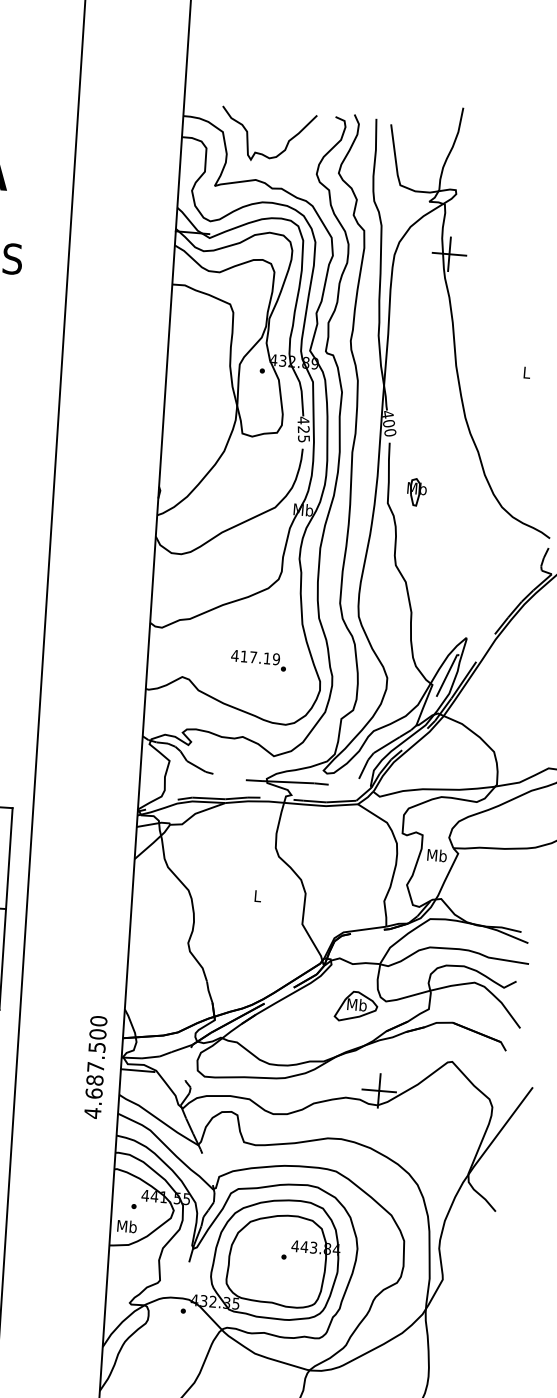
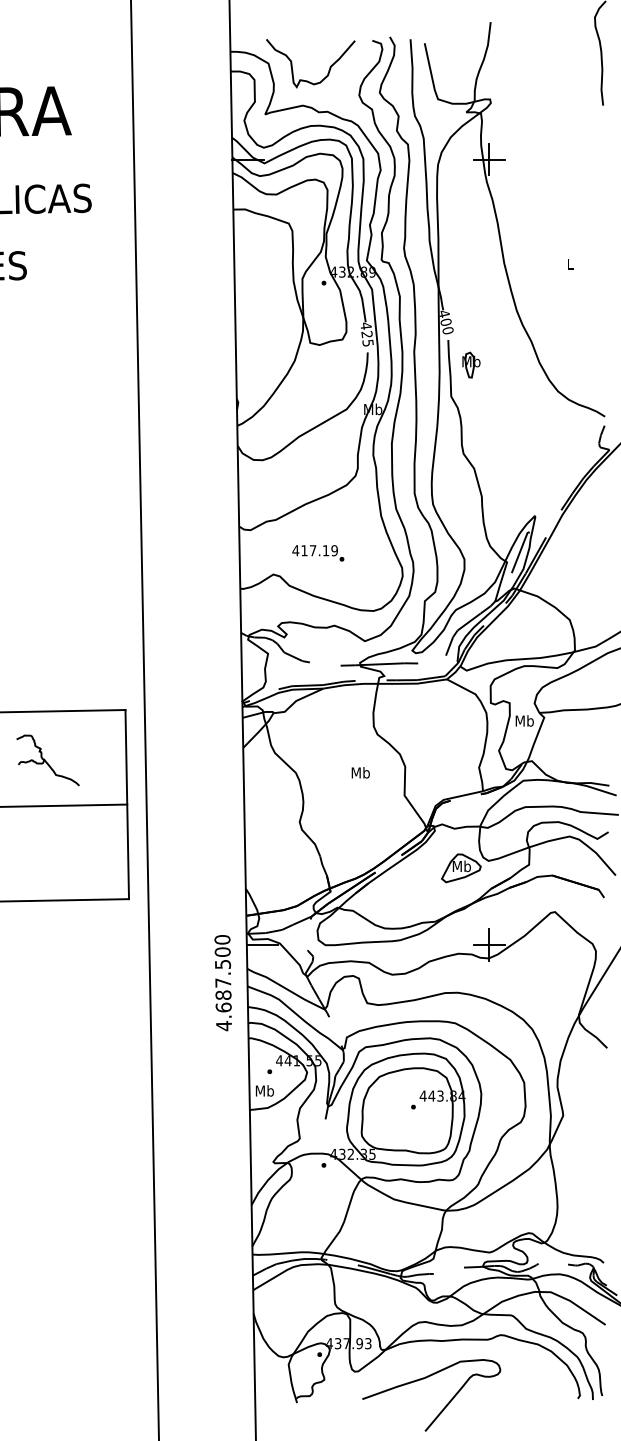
part: (416, 491) -> (471, 364), moved
text: (258, 660) -> (318, 553), moved
text: (257, 895) -> (360, 772), L -> Mb
text: (94, 1067) -> (222, 983), moved

